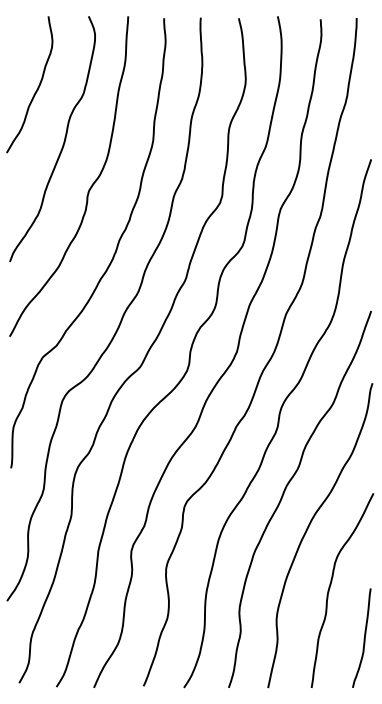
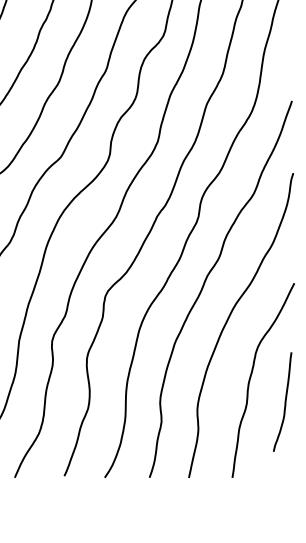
curve: (363, 638) -> (284, 402), moved

